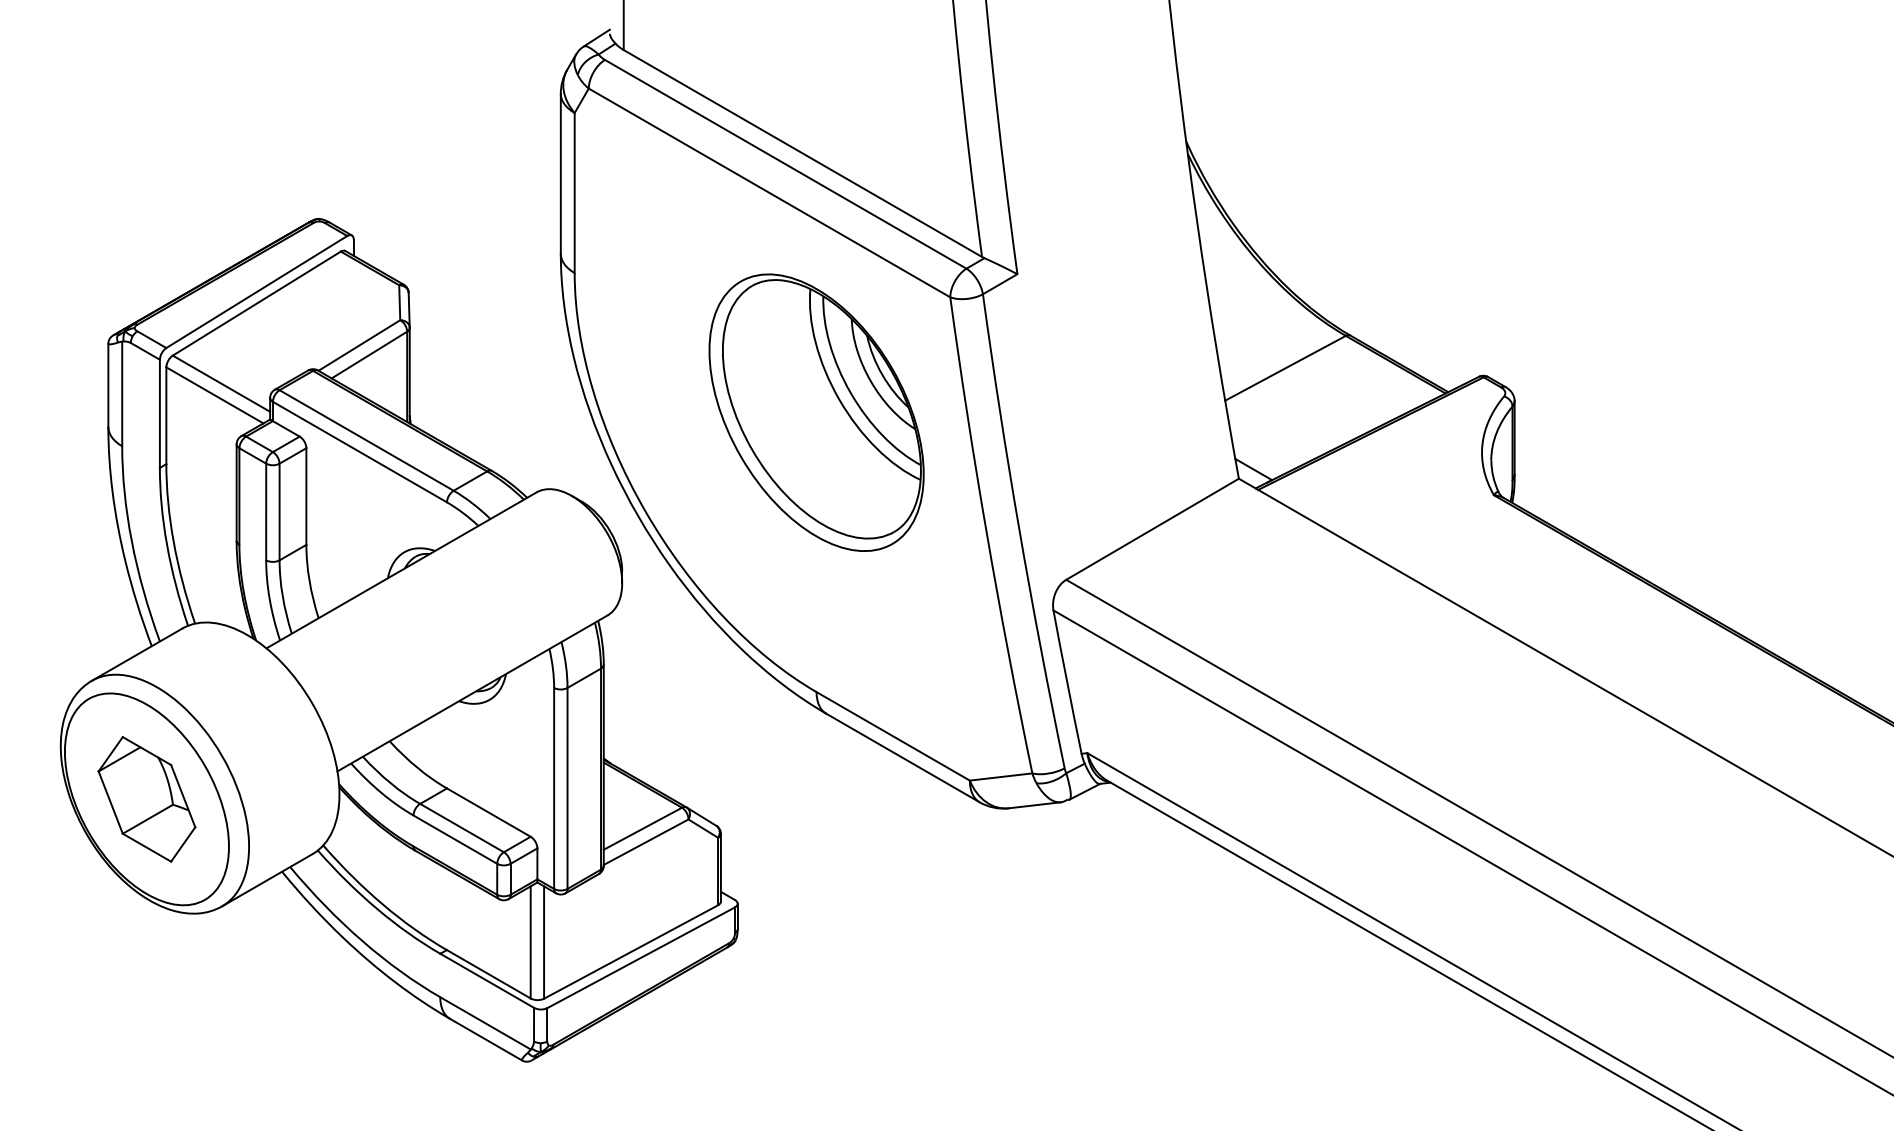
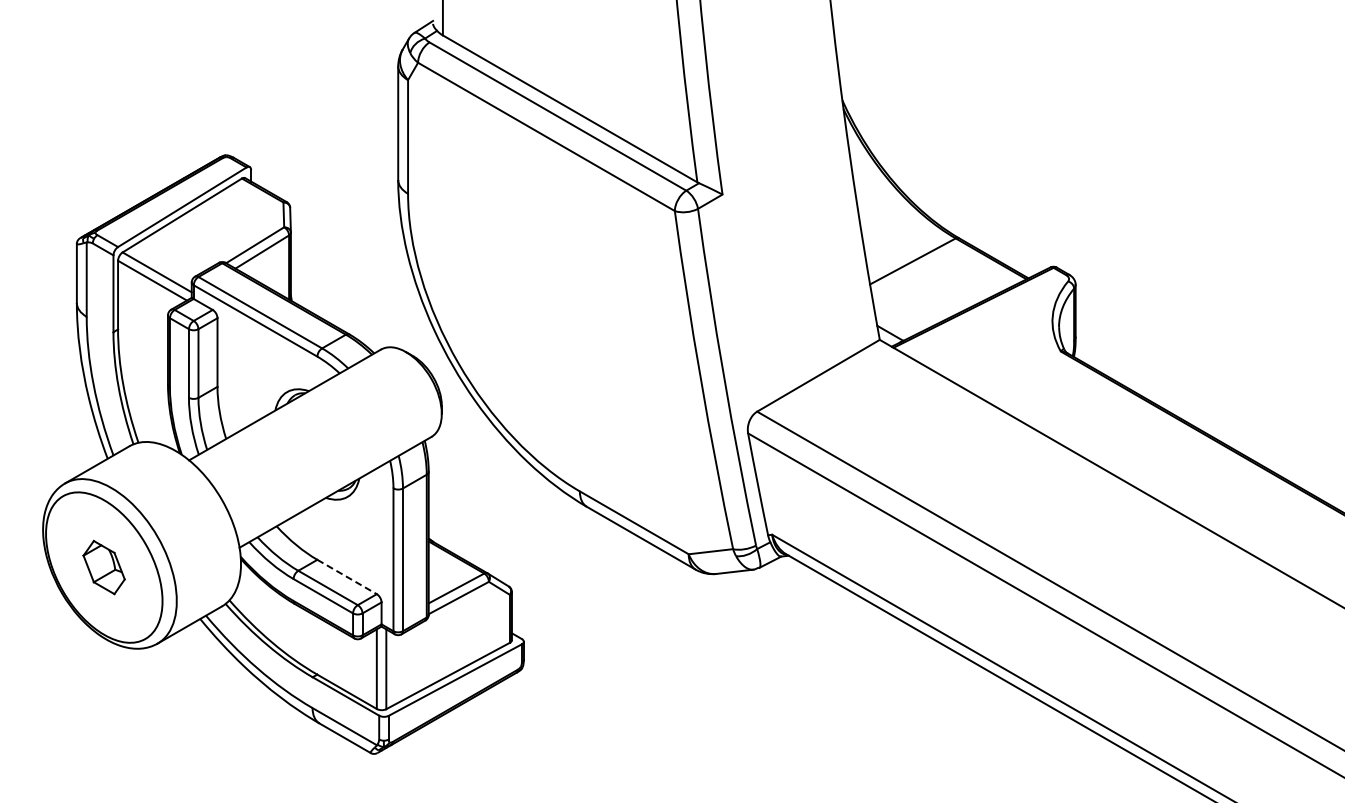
part: (816, 412) -> (579, 292), removed
part: (145, 799) -> (103, 567), size x0.6
line: (489, 813) -> (347, 577), solid -> dashed

